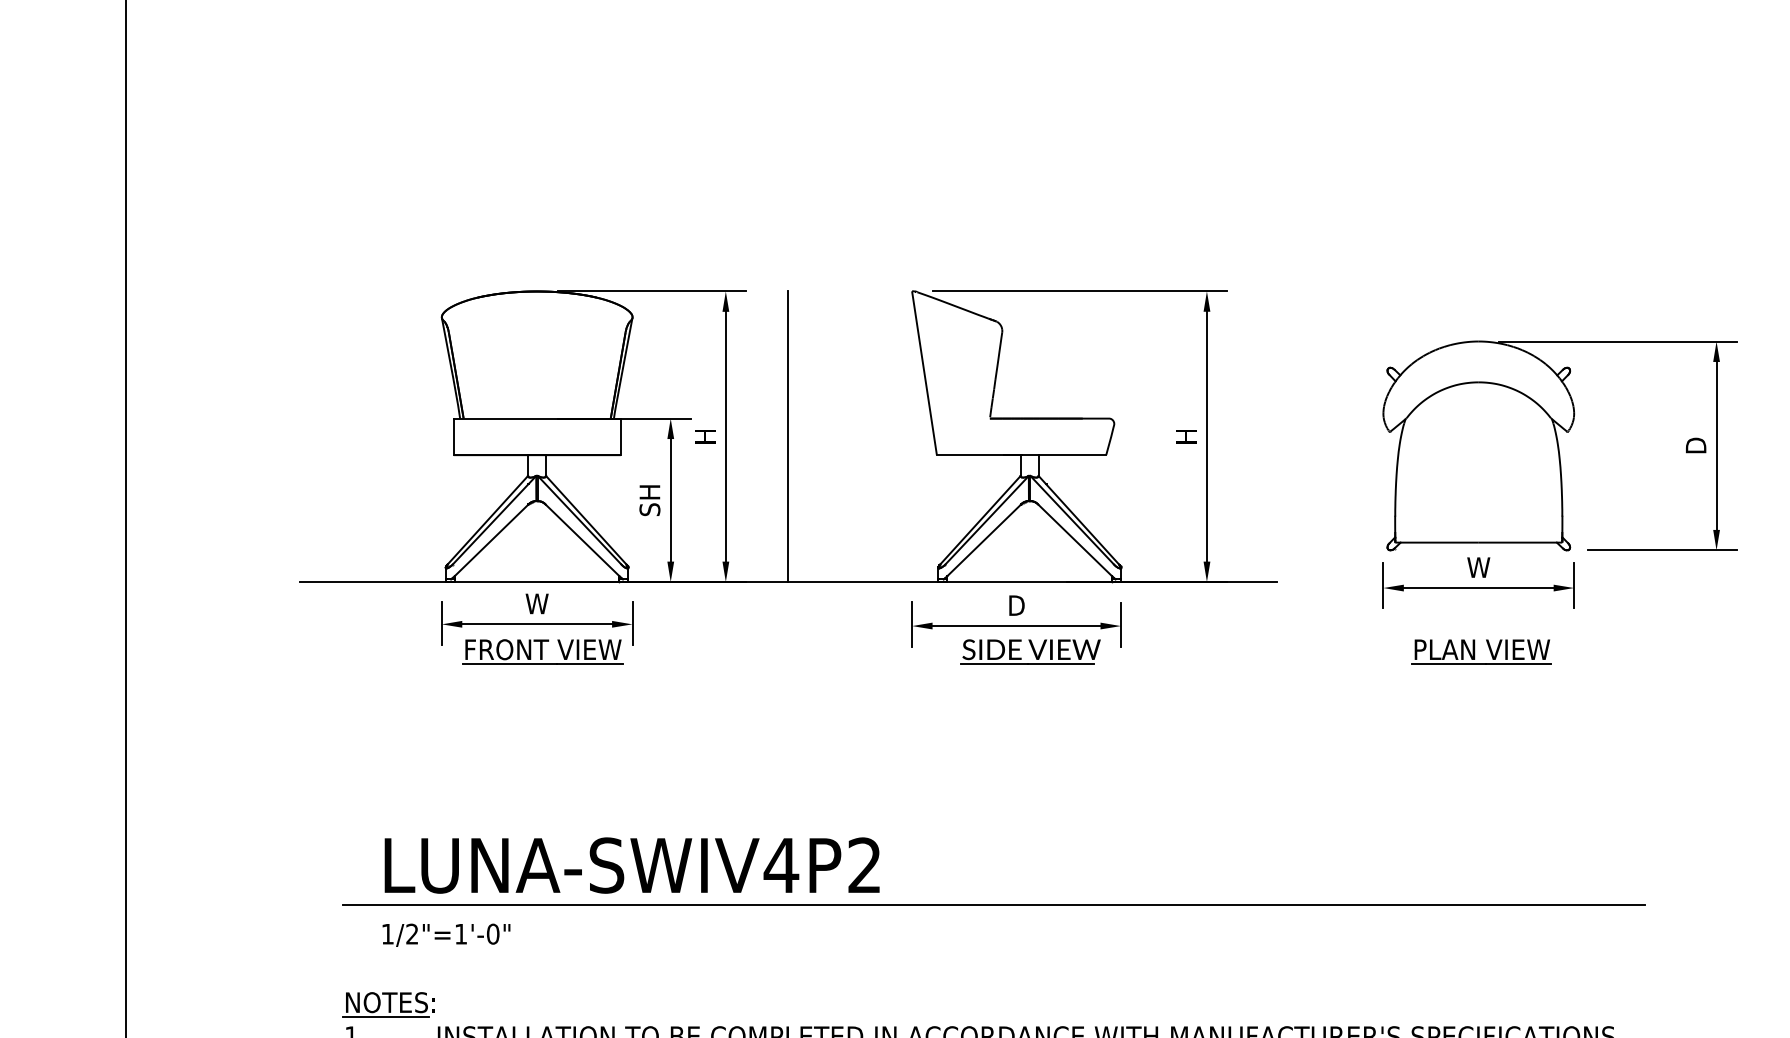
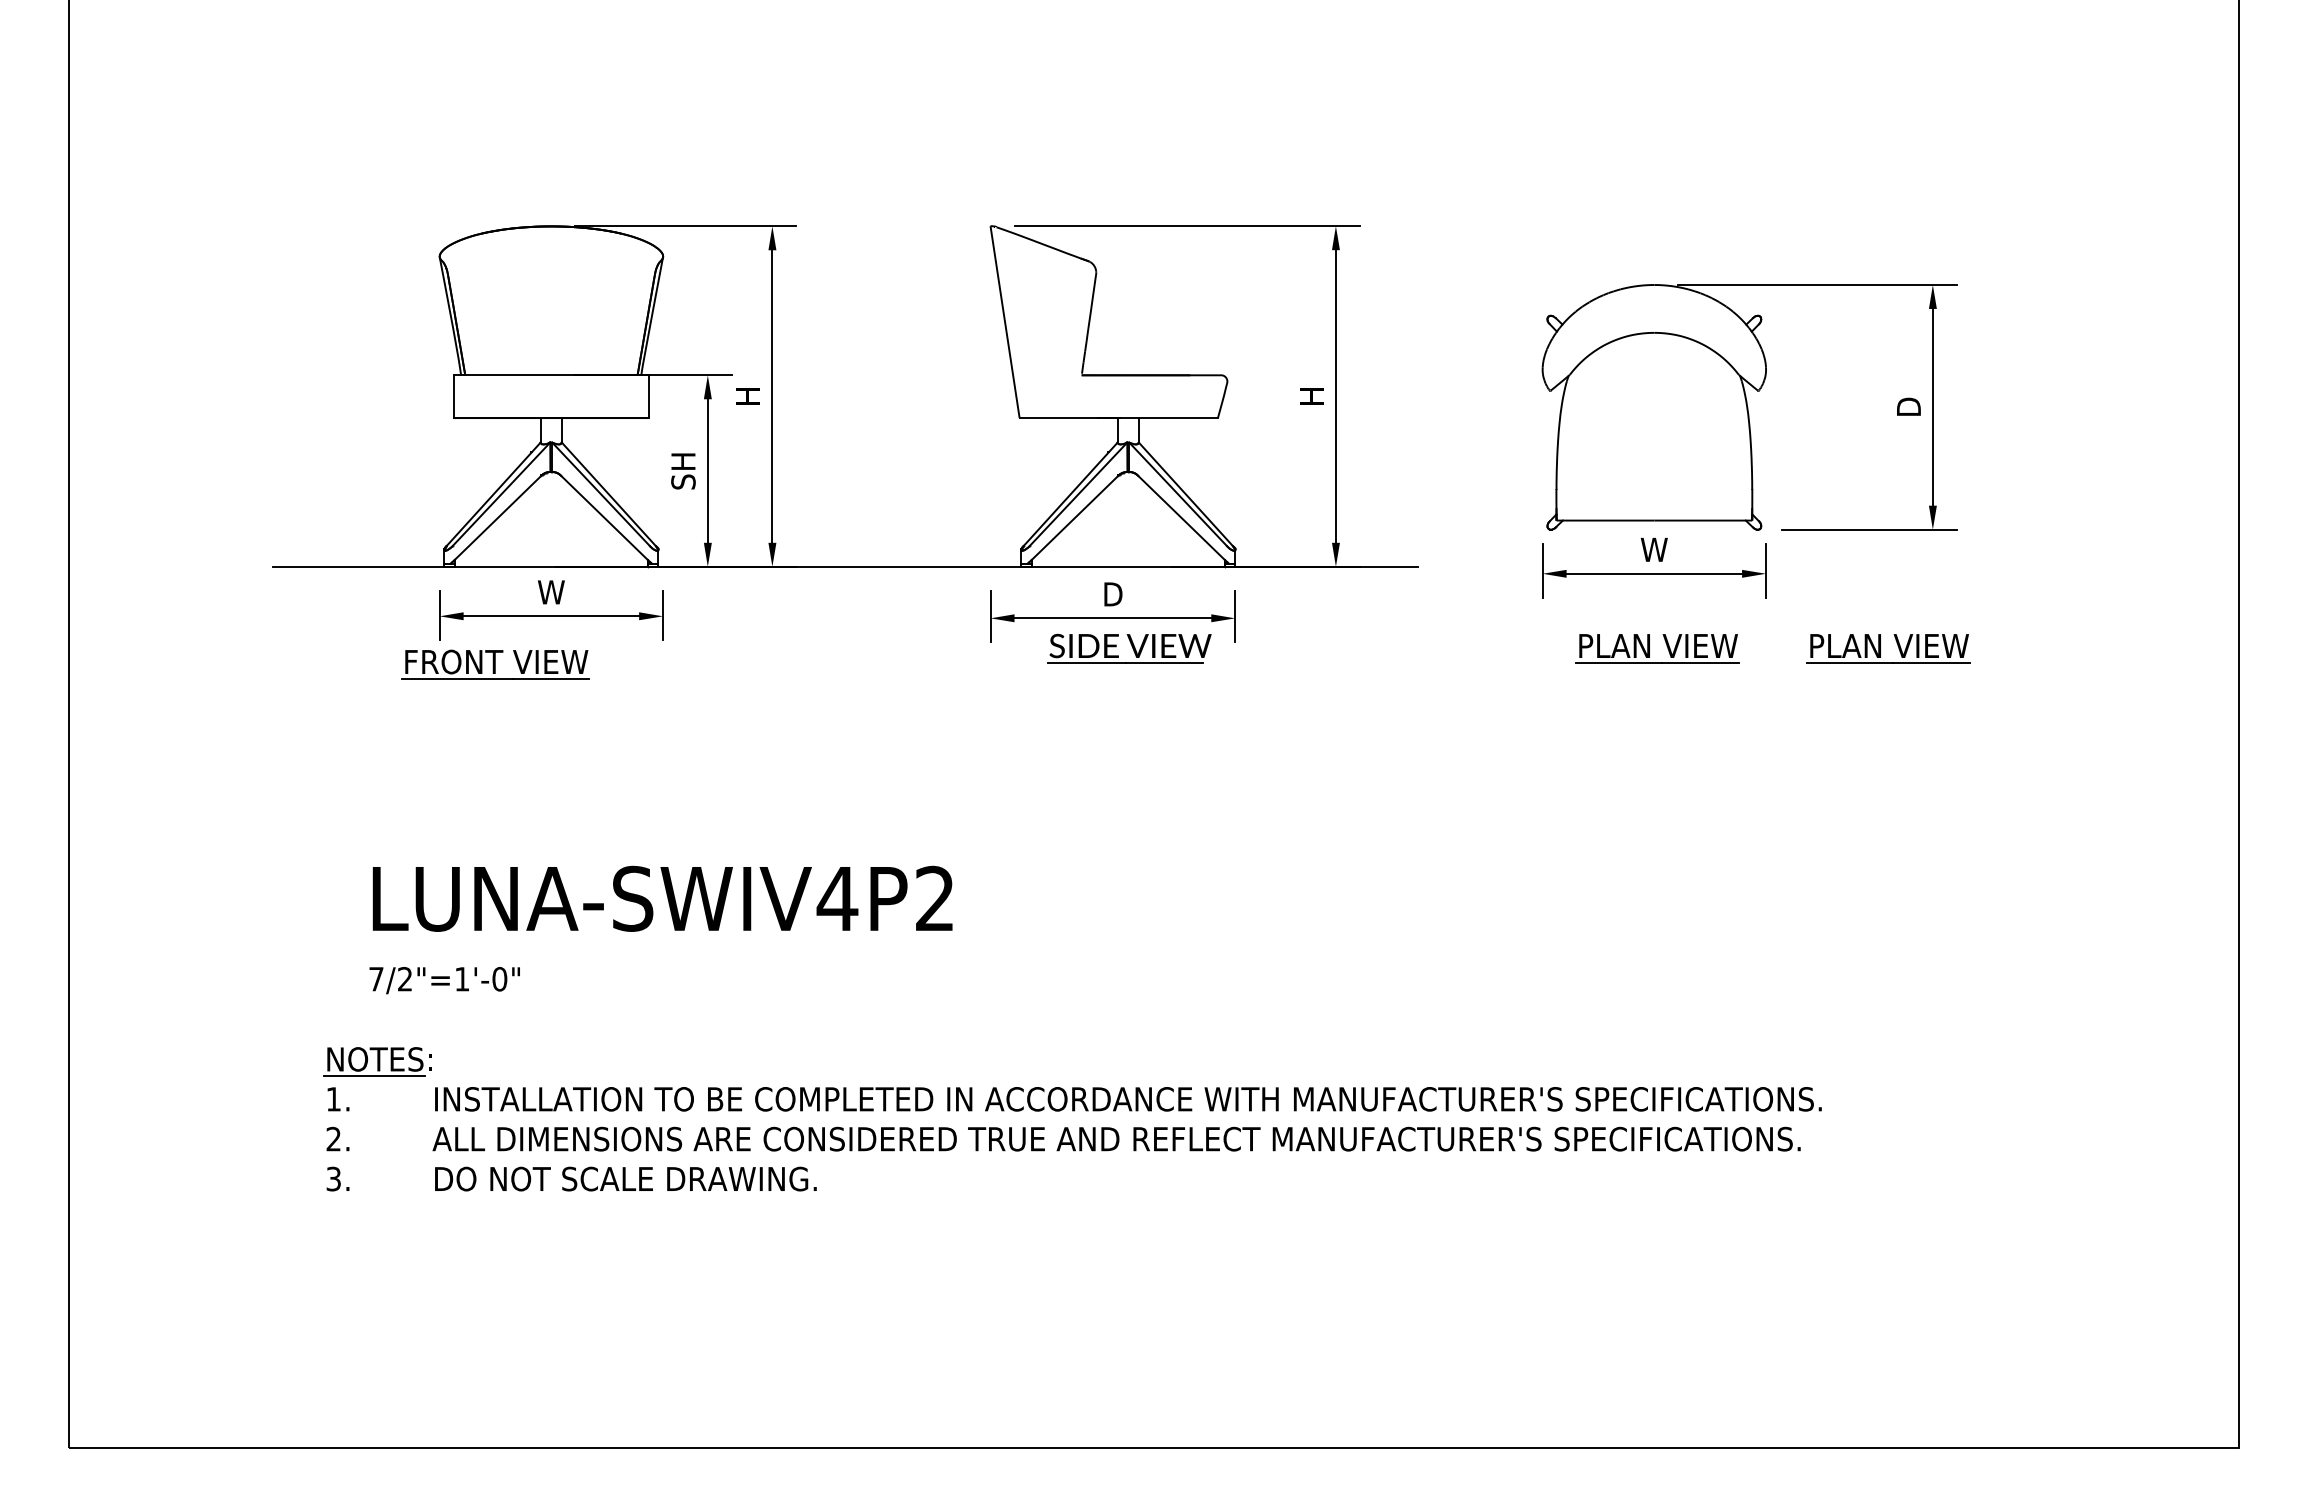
line: (788, 436) -> (845, 396), removed
part: (542, 651) -> (495, 664), moved
part: (1671, 651) -> (1880, 648), added
line: (994, 905) -> (1086, 945), removed
text: (387, 934) -> (376, 979), 1/2"=1'-0" -> 7/2"=1'-0"

